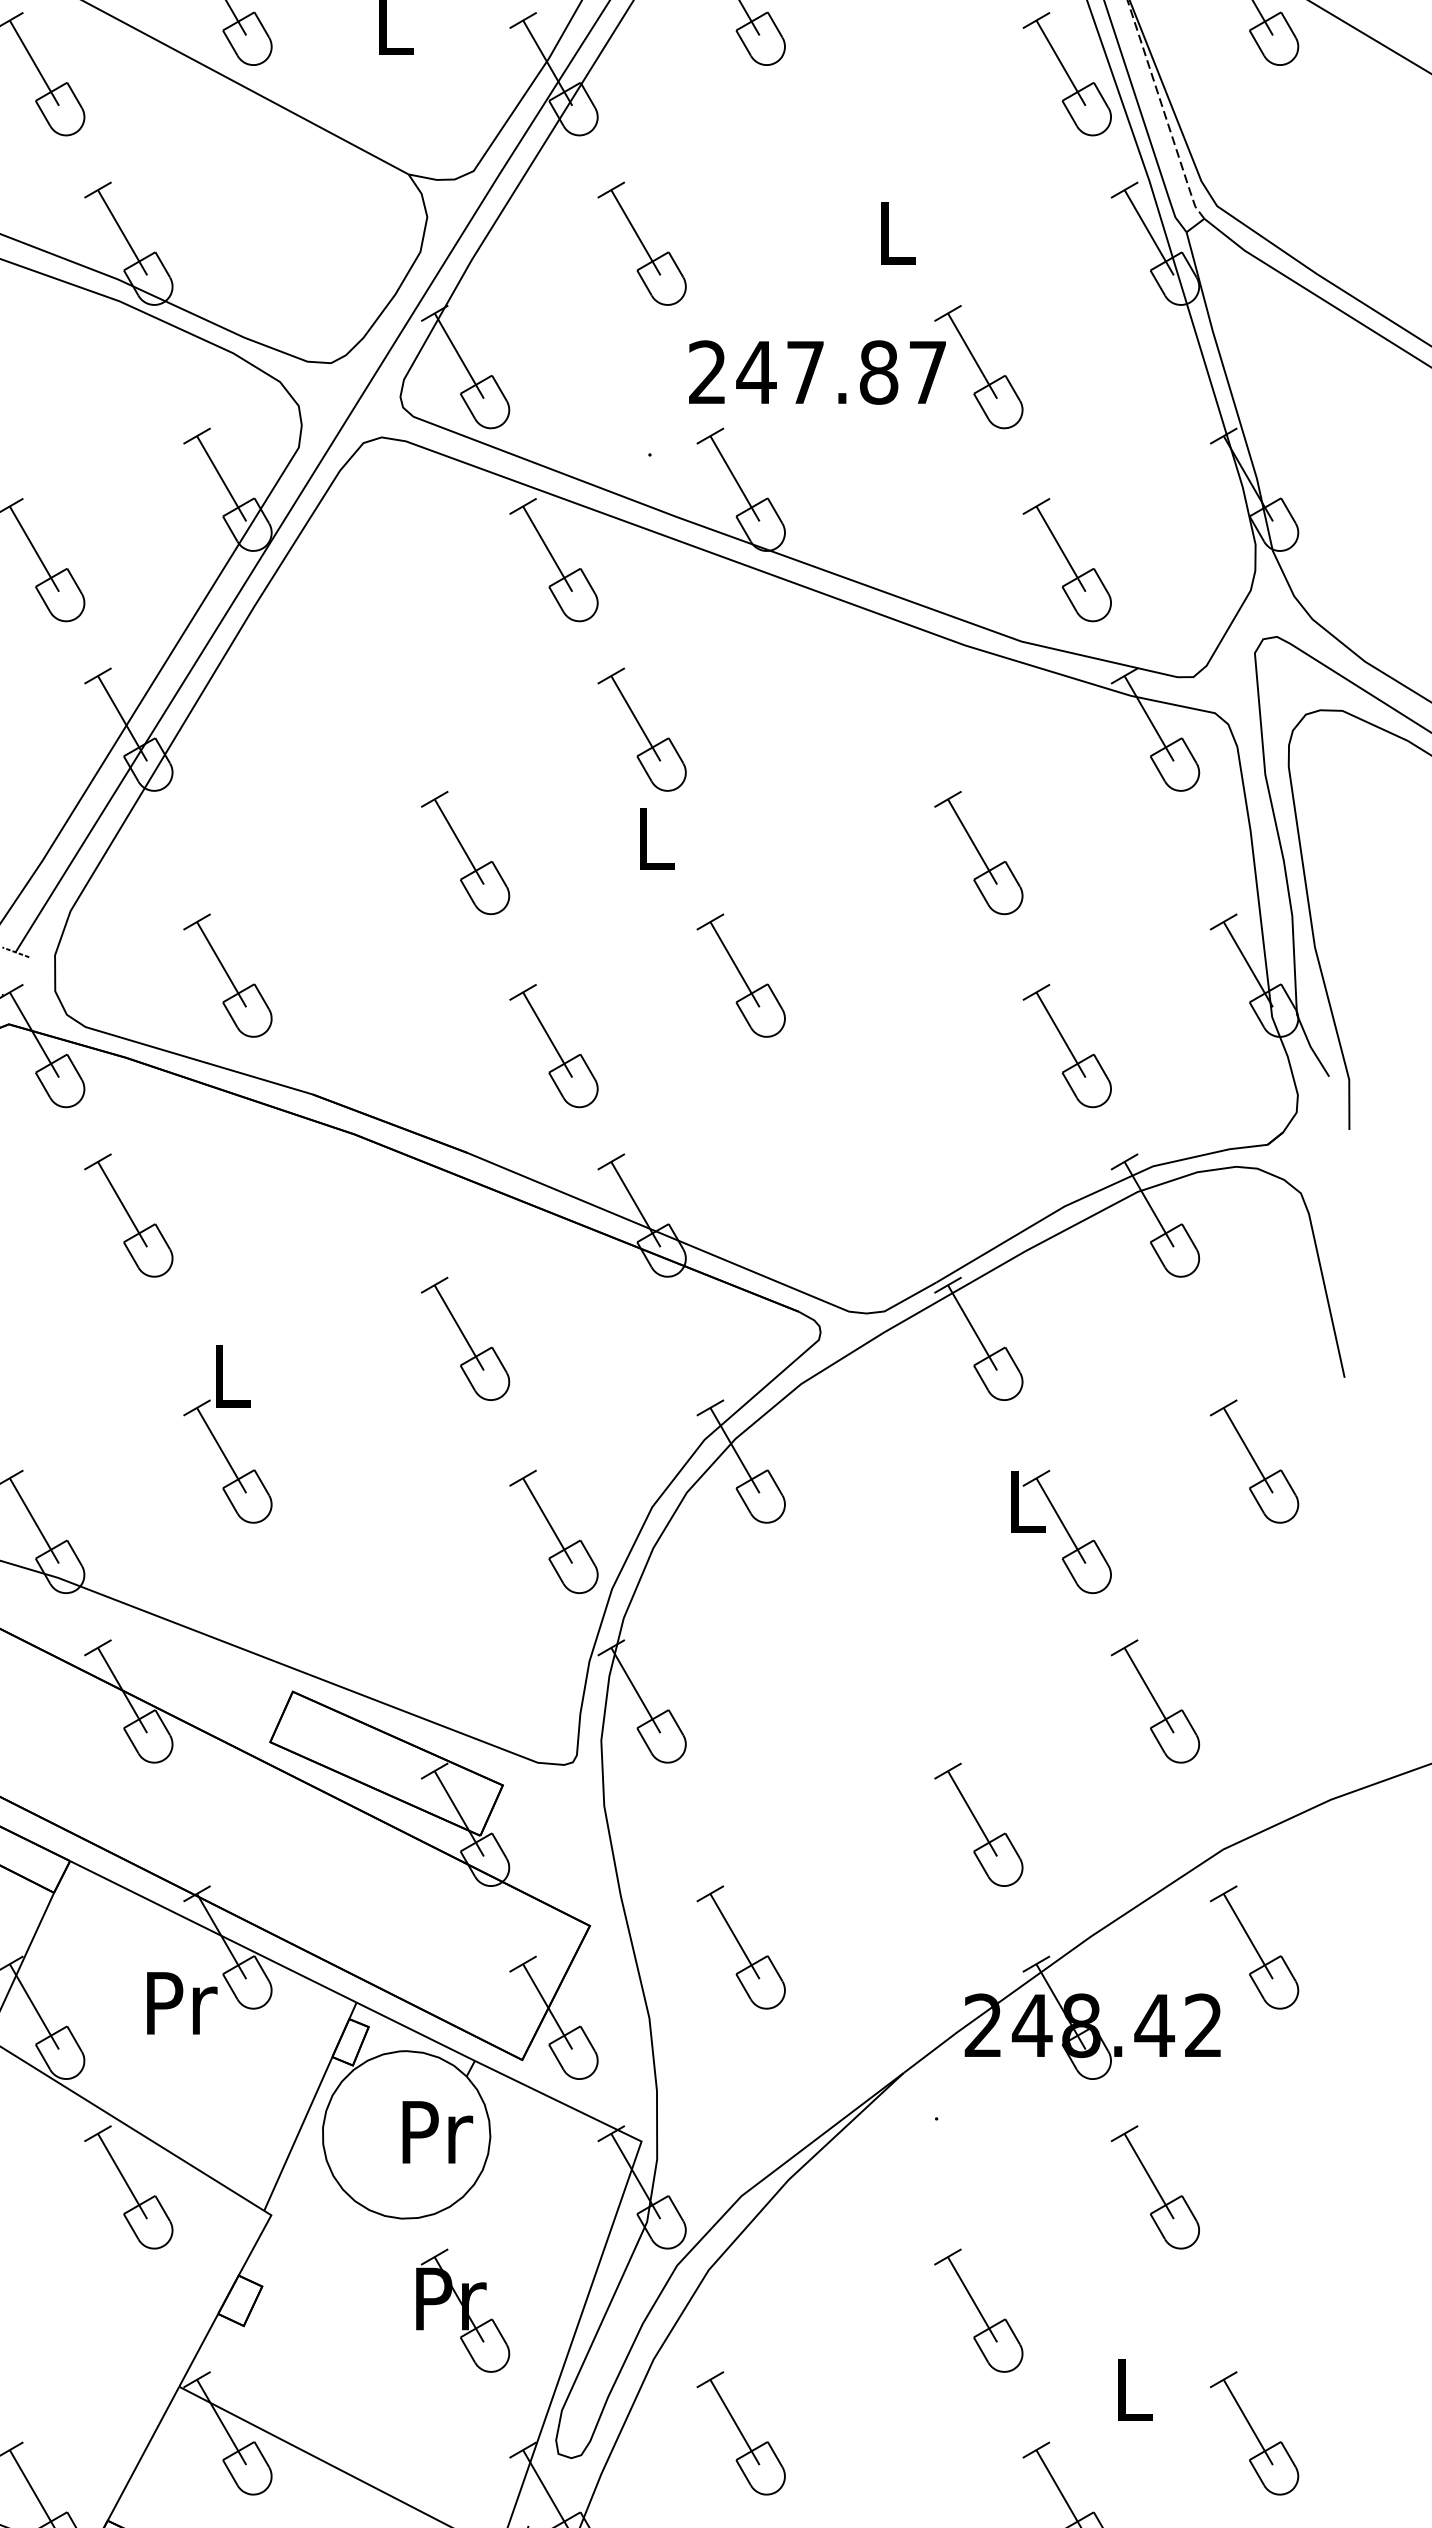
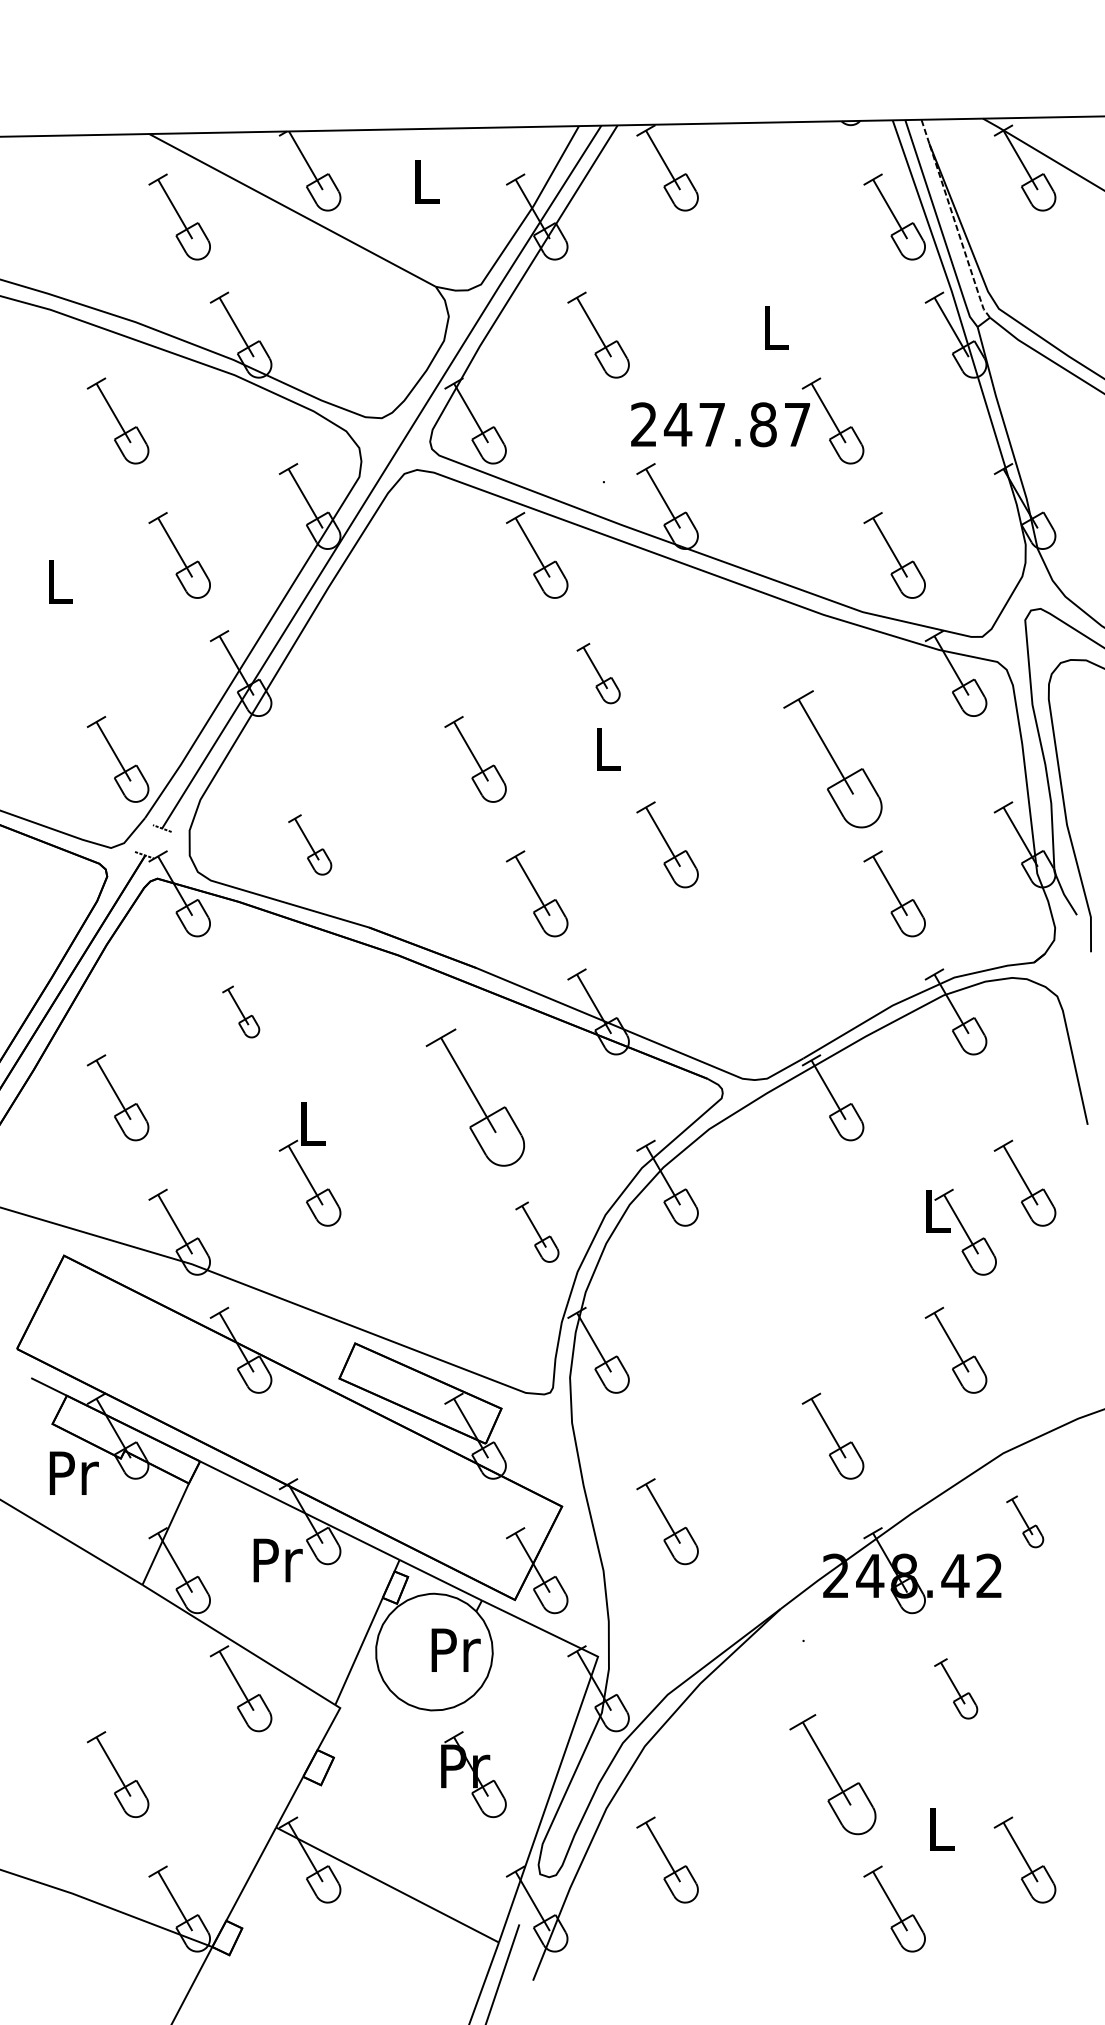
part: (642, 729) -> (598, 673), size x0.7
part: (978, 853) -> (832, 759), size x1.6
part: (227, 975) -> (309, 844), size x0.7
part: (128, 1215) -> (240, 1011), size x0.6
part: (465, 1338) -> (475, 1097), size x1.6
part: (554, 1530) -> (537, 1231), size x0.7
part: (1061, 1530) -> (961, 1231), moved
part: (1253, 1947) -> (1024, 1521), size x0.6
part: (1154, 2187) -> (955, 1688), size x0.7
part: (978, 2310) -> (832, 1774), size x1.4

